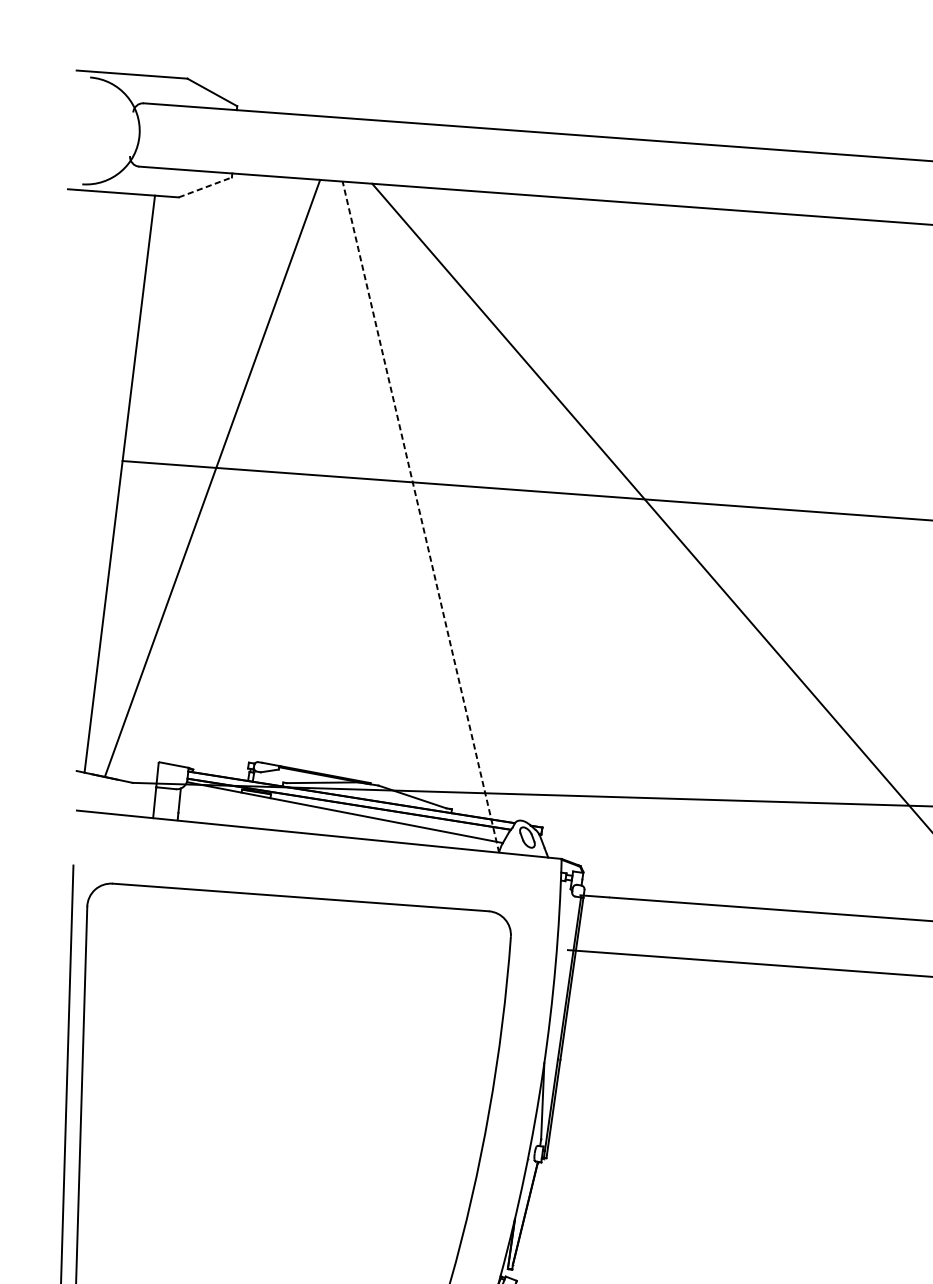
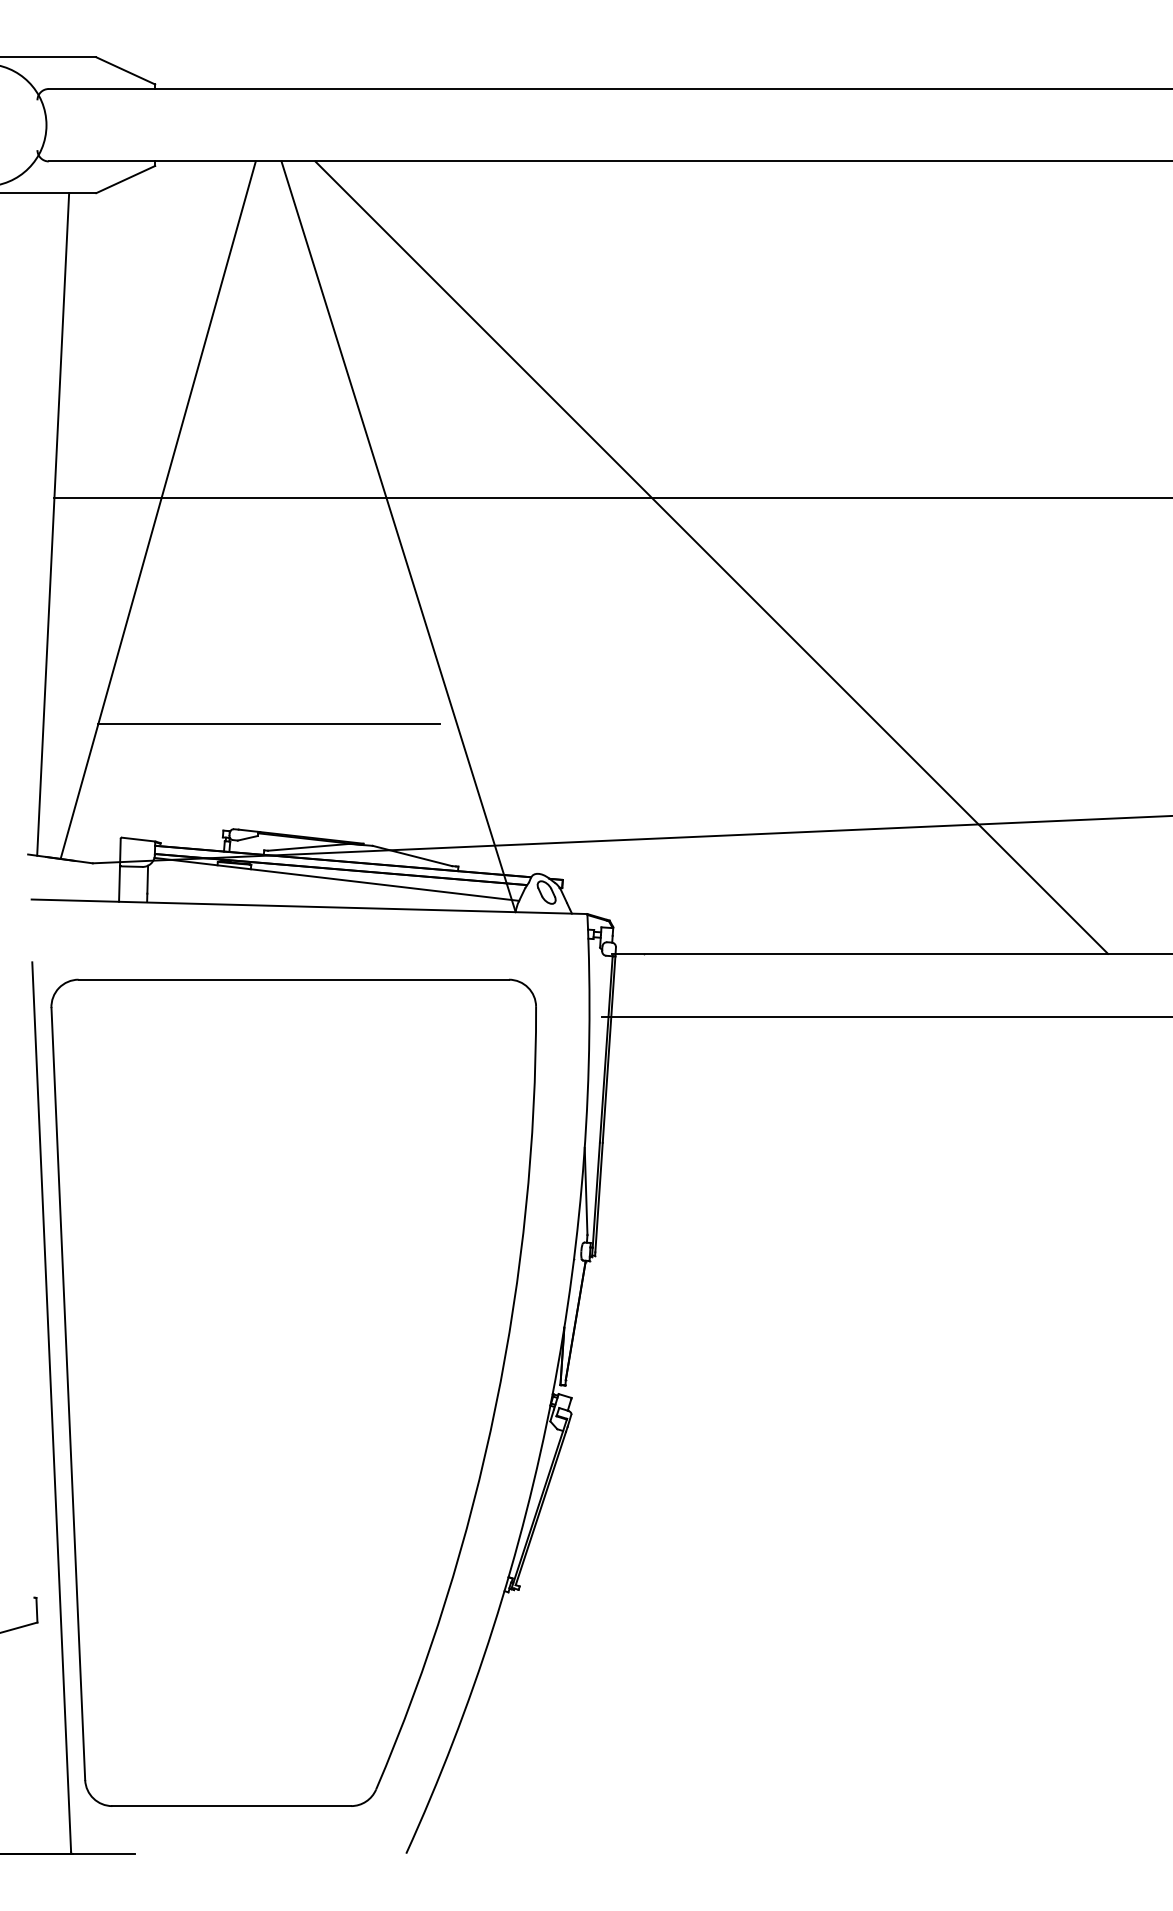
line: (206, 187) -> (126, 179), dashed -> solid
line: (420, 516) -> (398, 536), dashed -> solid
line: (295, 672) -> (268, 724), added

